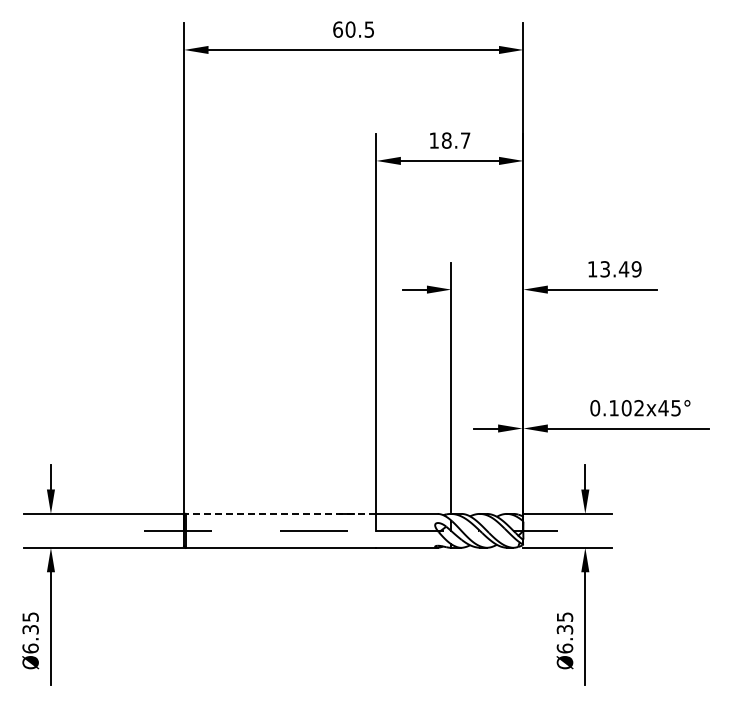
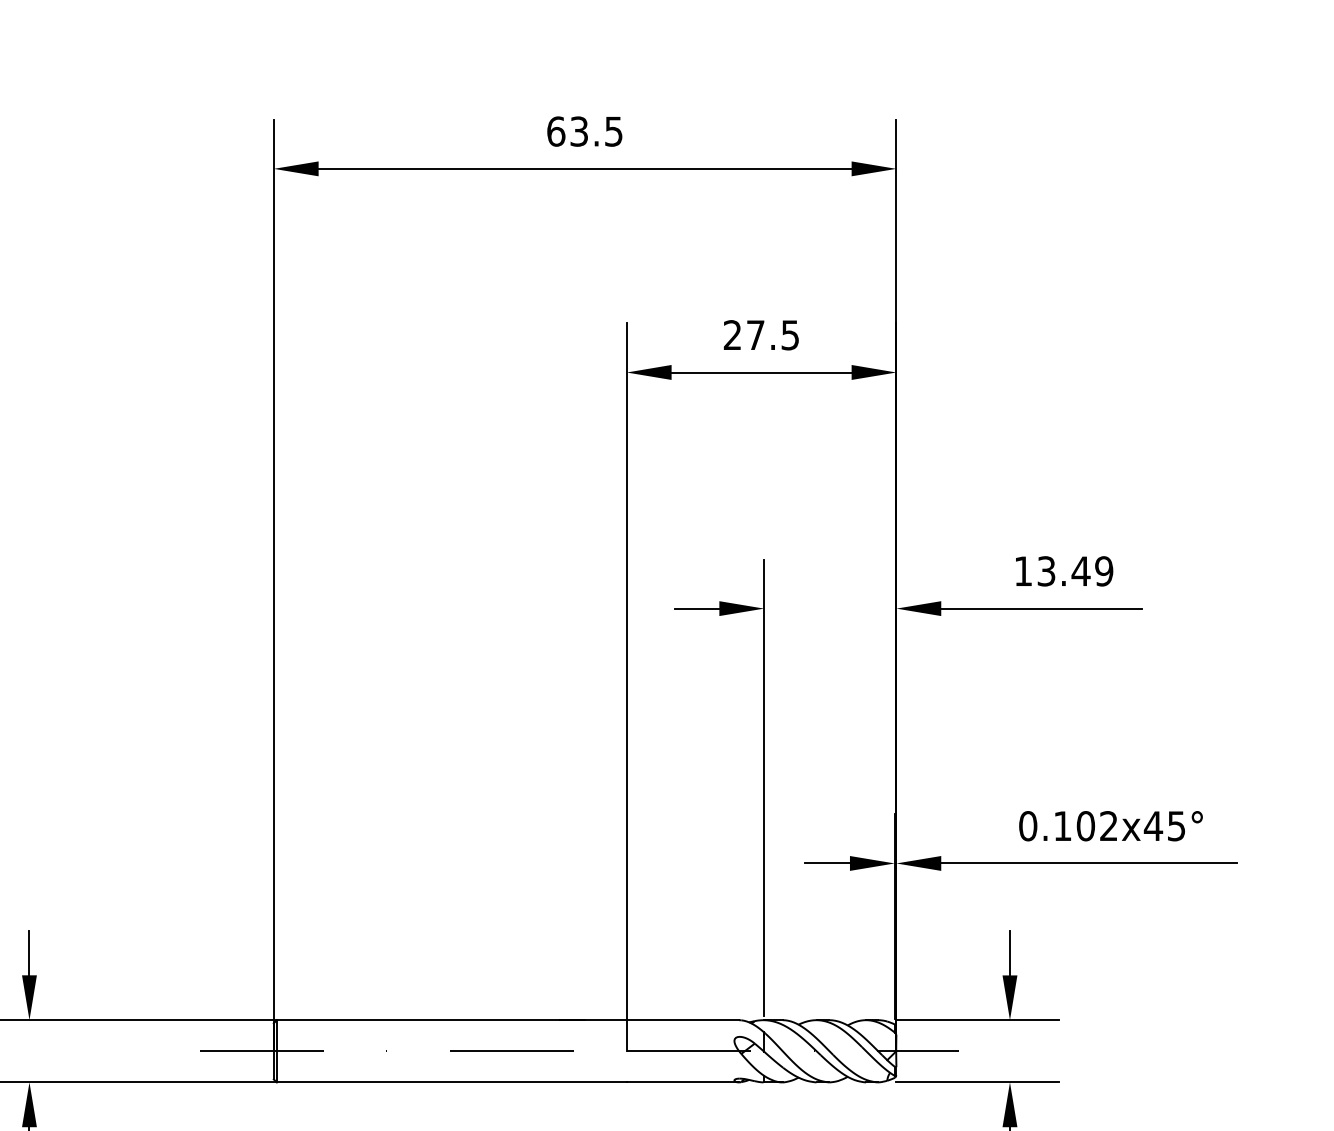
text: (350, 29) -> (579, 131), 60.5 -> 63.5
text: (449, 140) -> (760, 334), 18.7 -> 27.5
line: (280, 513) -> (450, 1019), dashed -> solid

